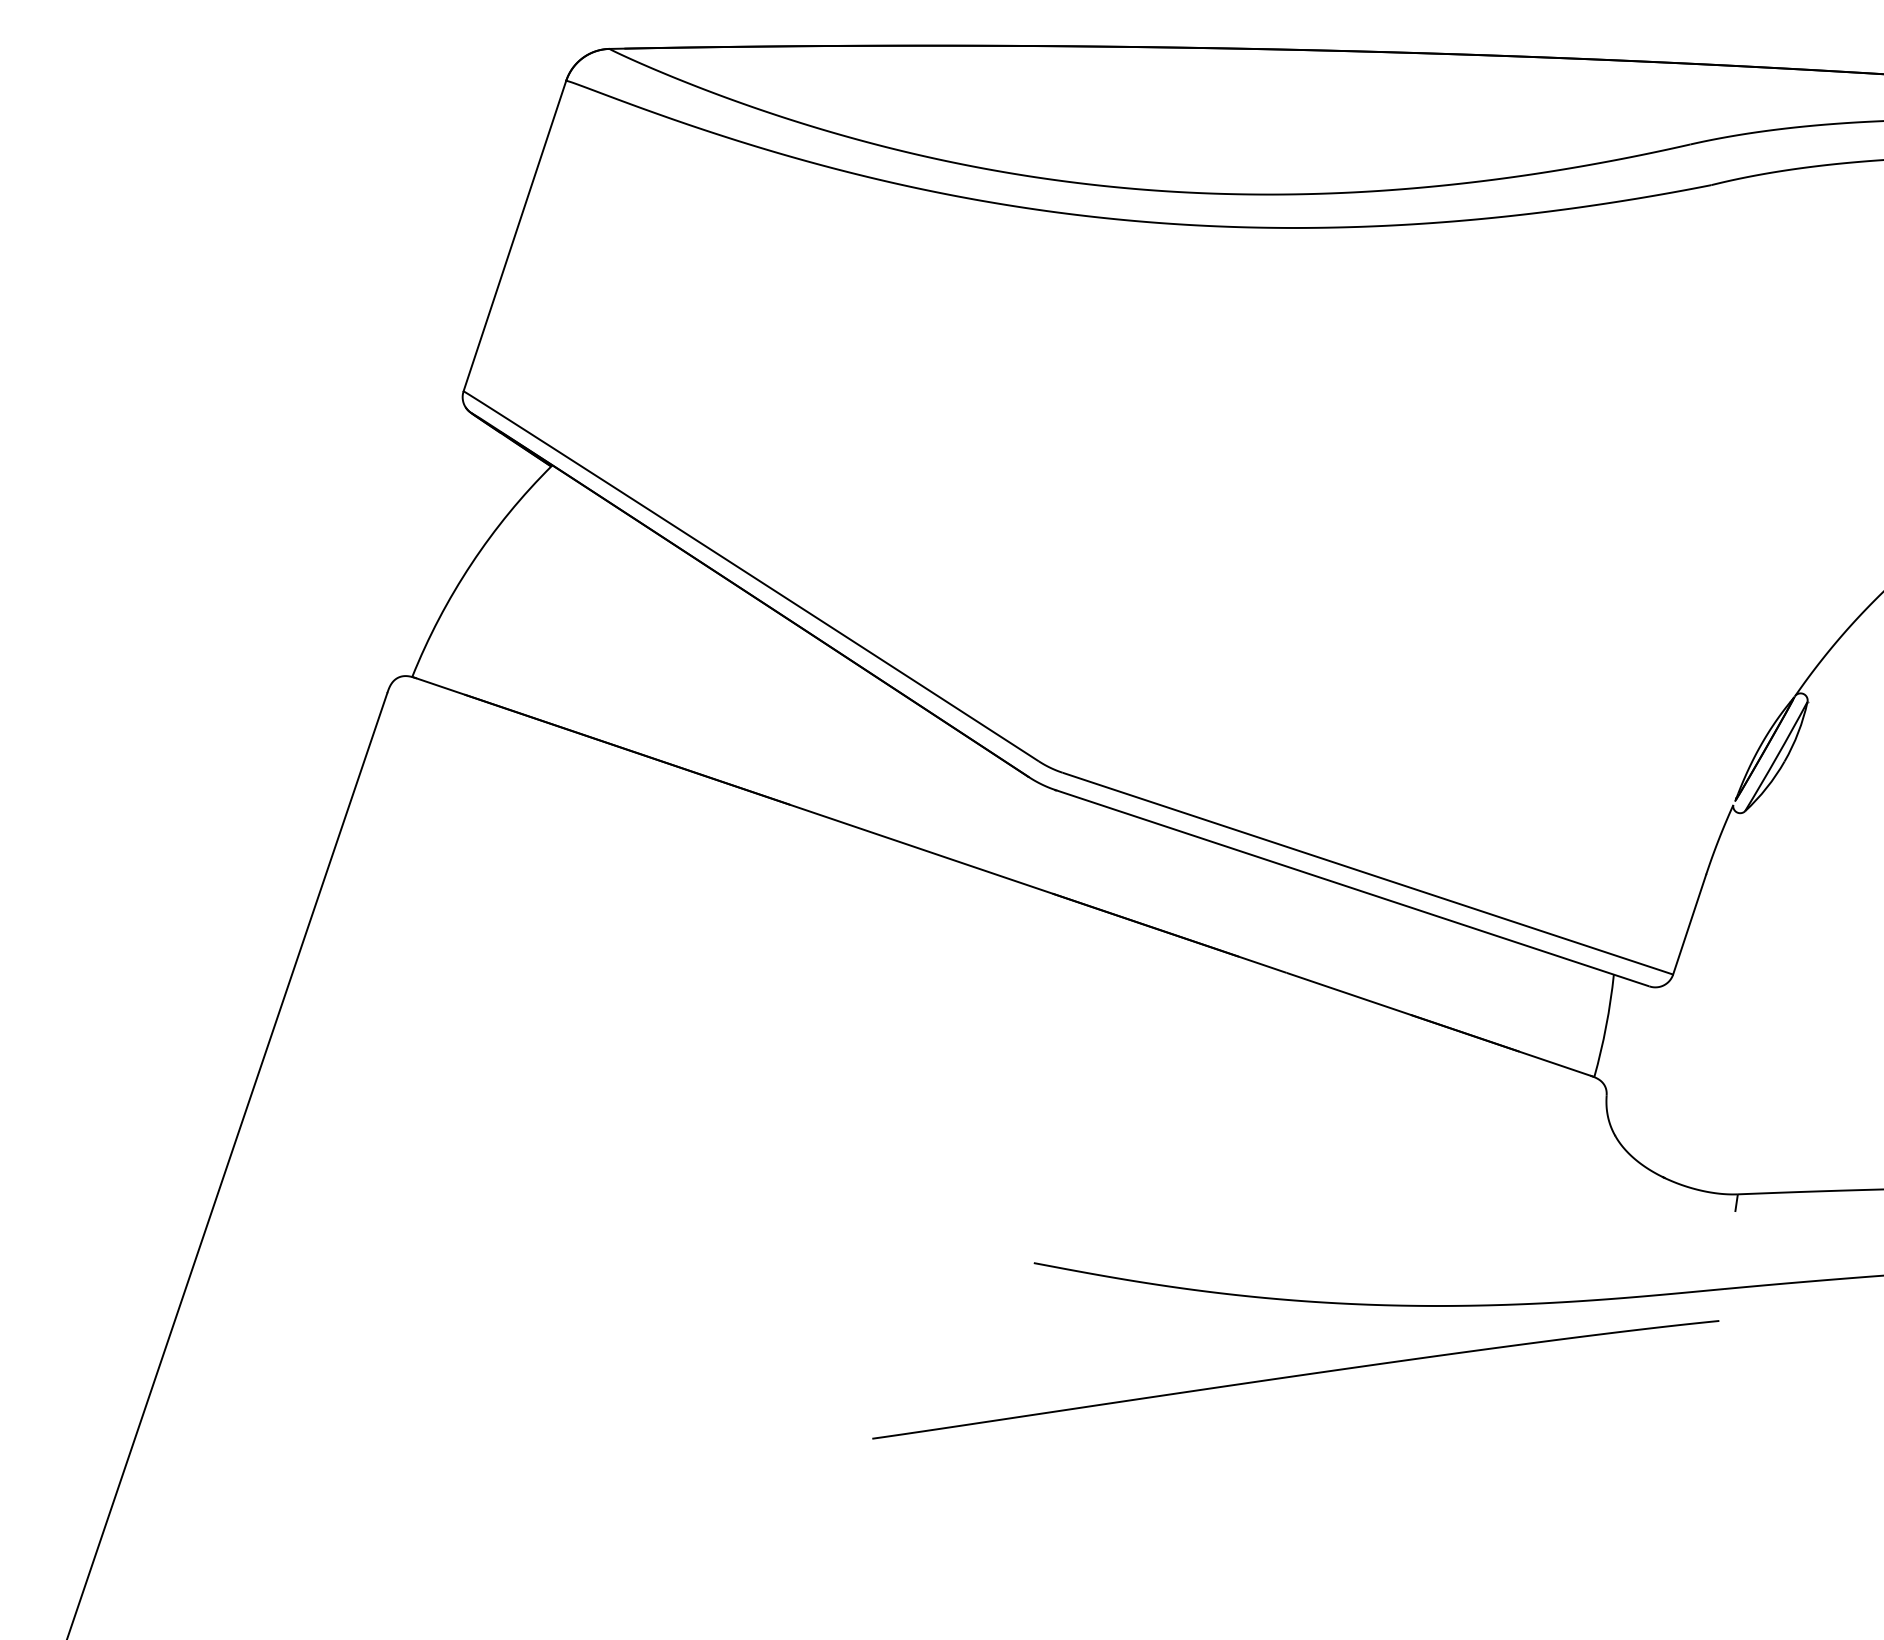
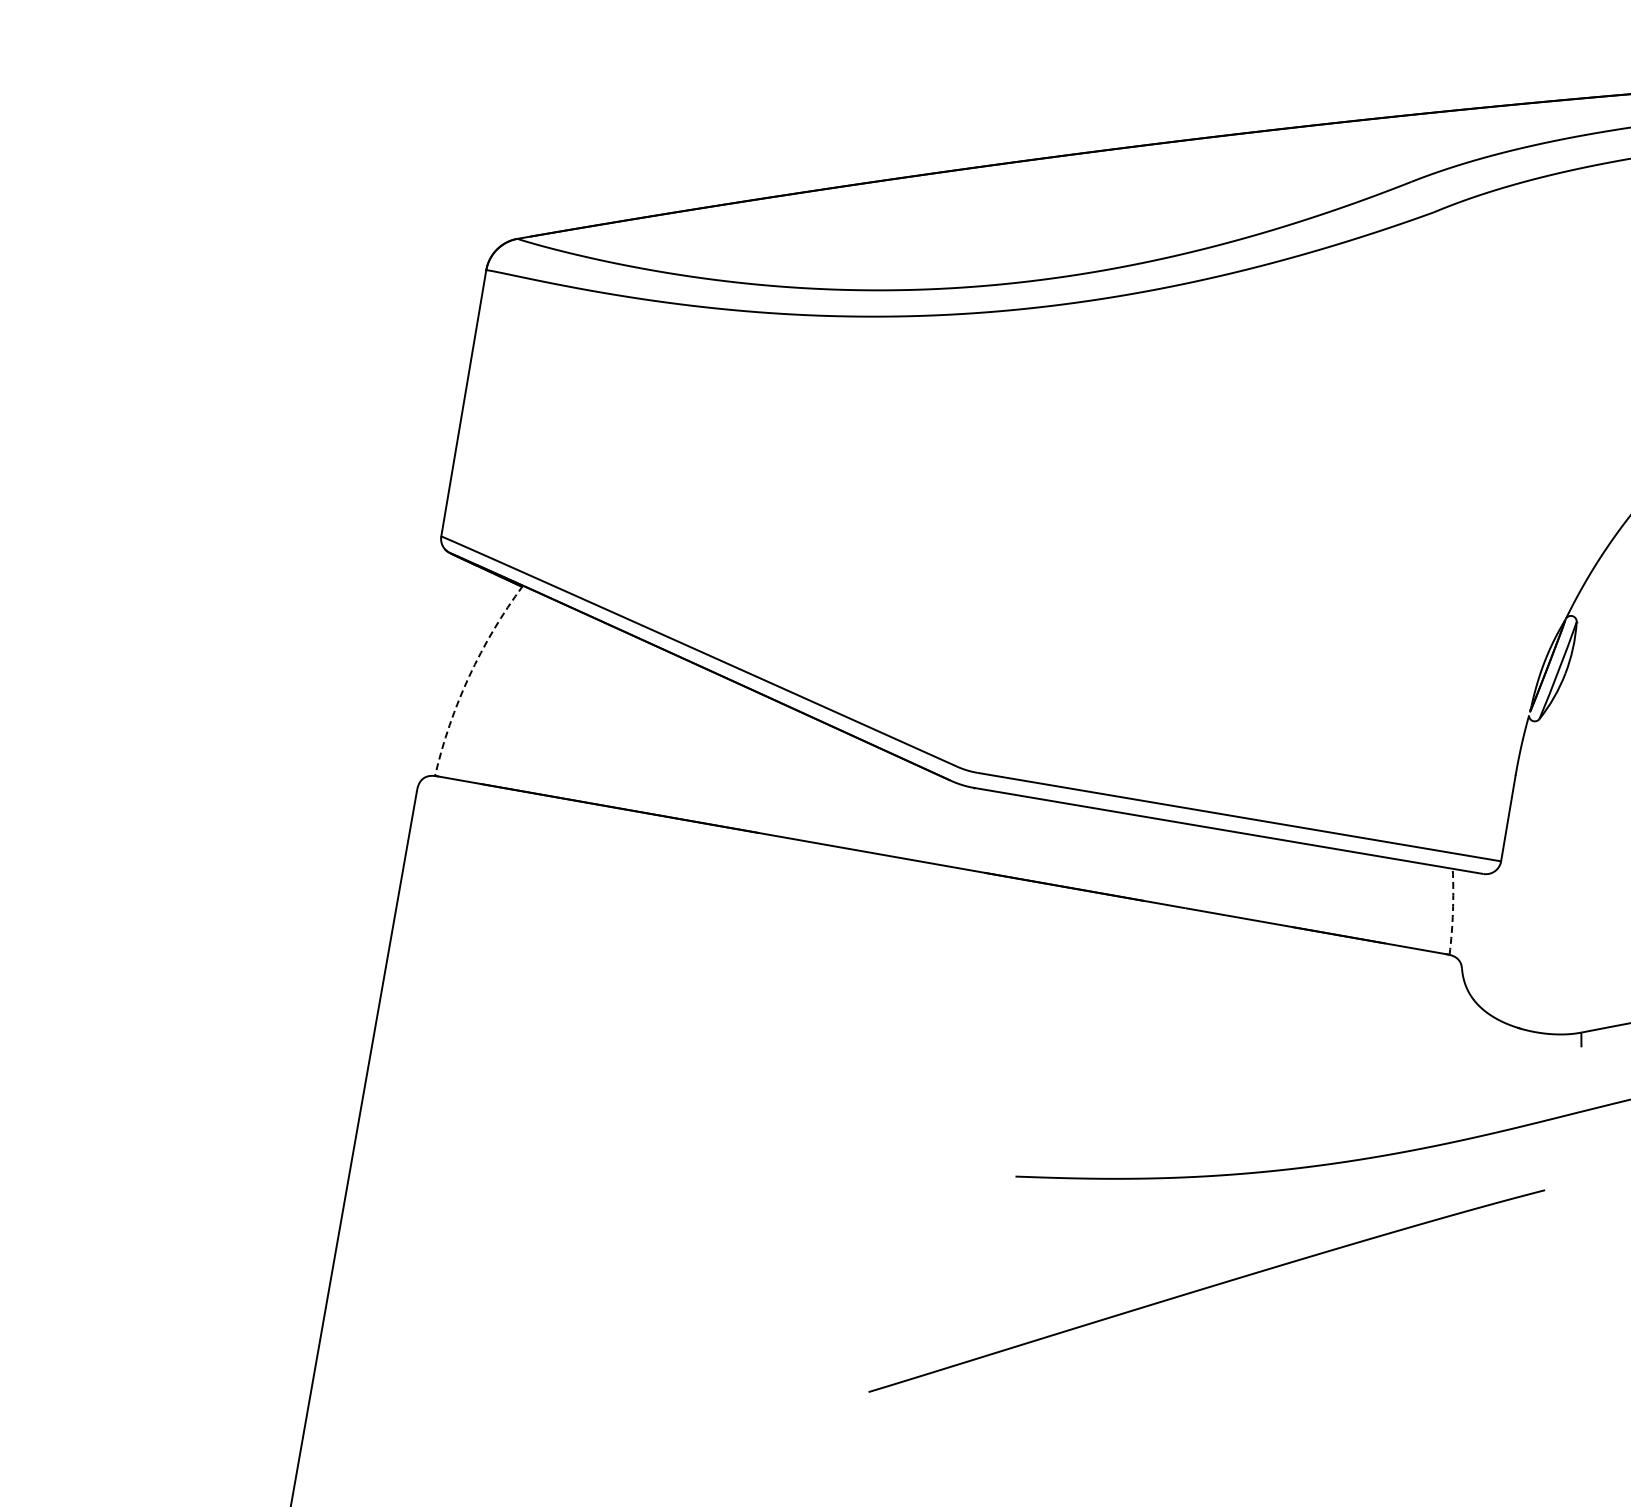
arc: (471, 564) -> (469, 676), solid -> dashed
arc: (1605, 1025) -> (1452, 911), solid -> dashed
curve: (1294, 1377) -> (1205, 1289), moved

